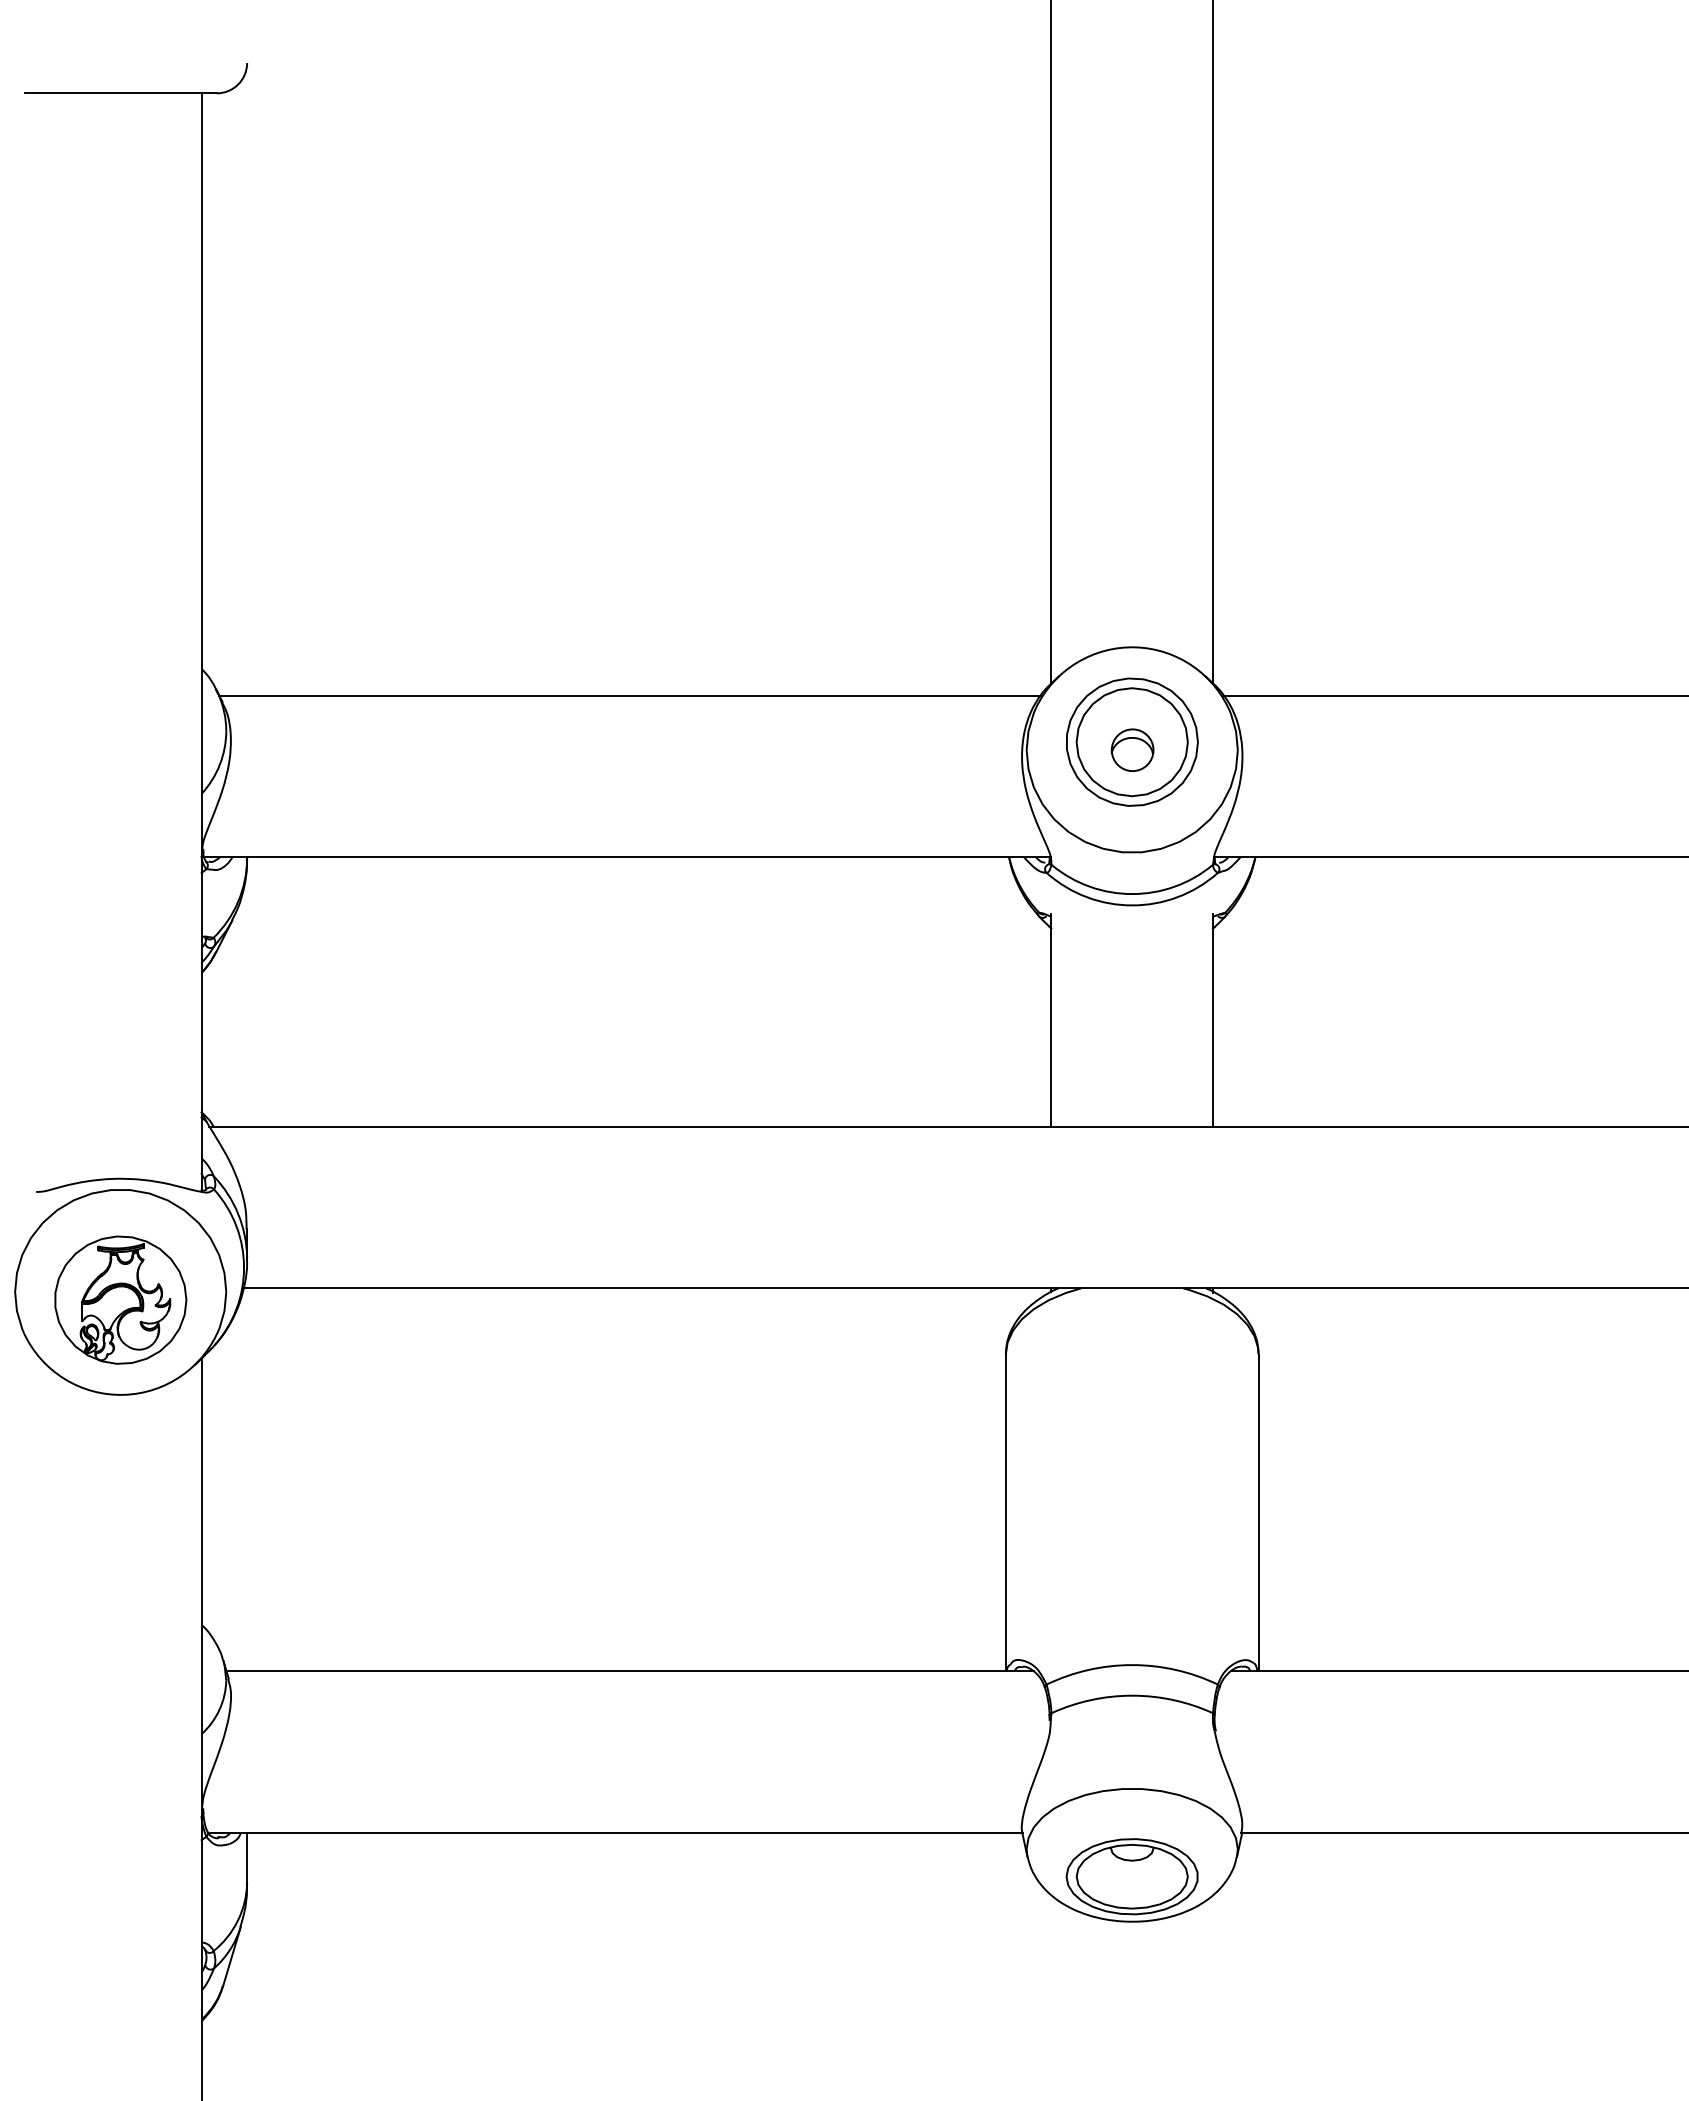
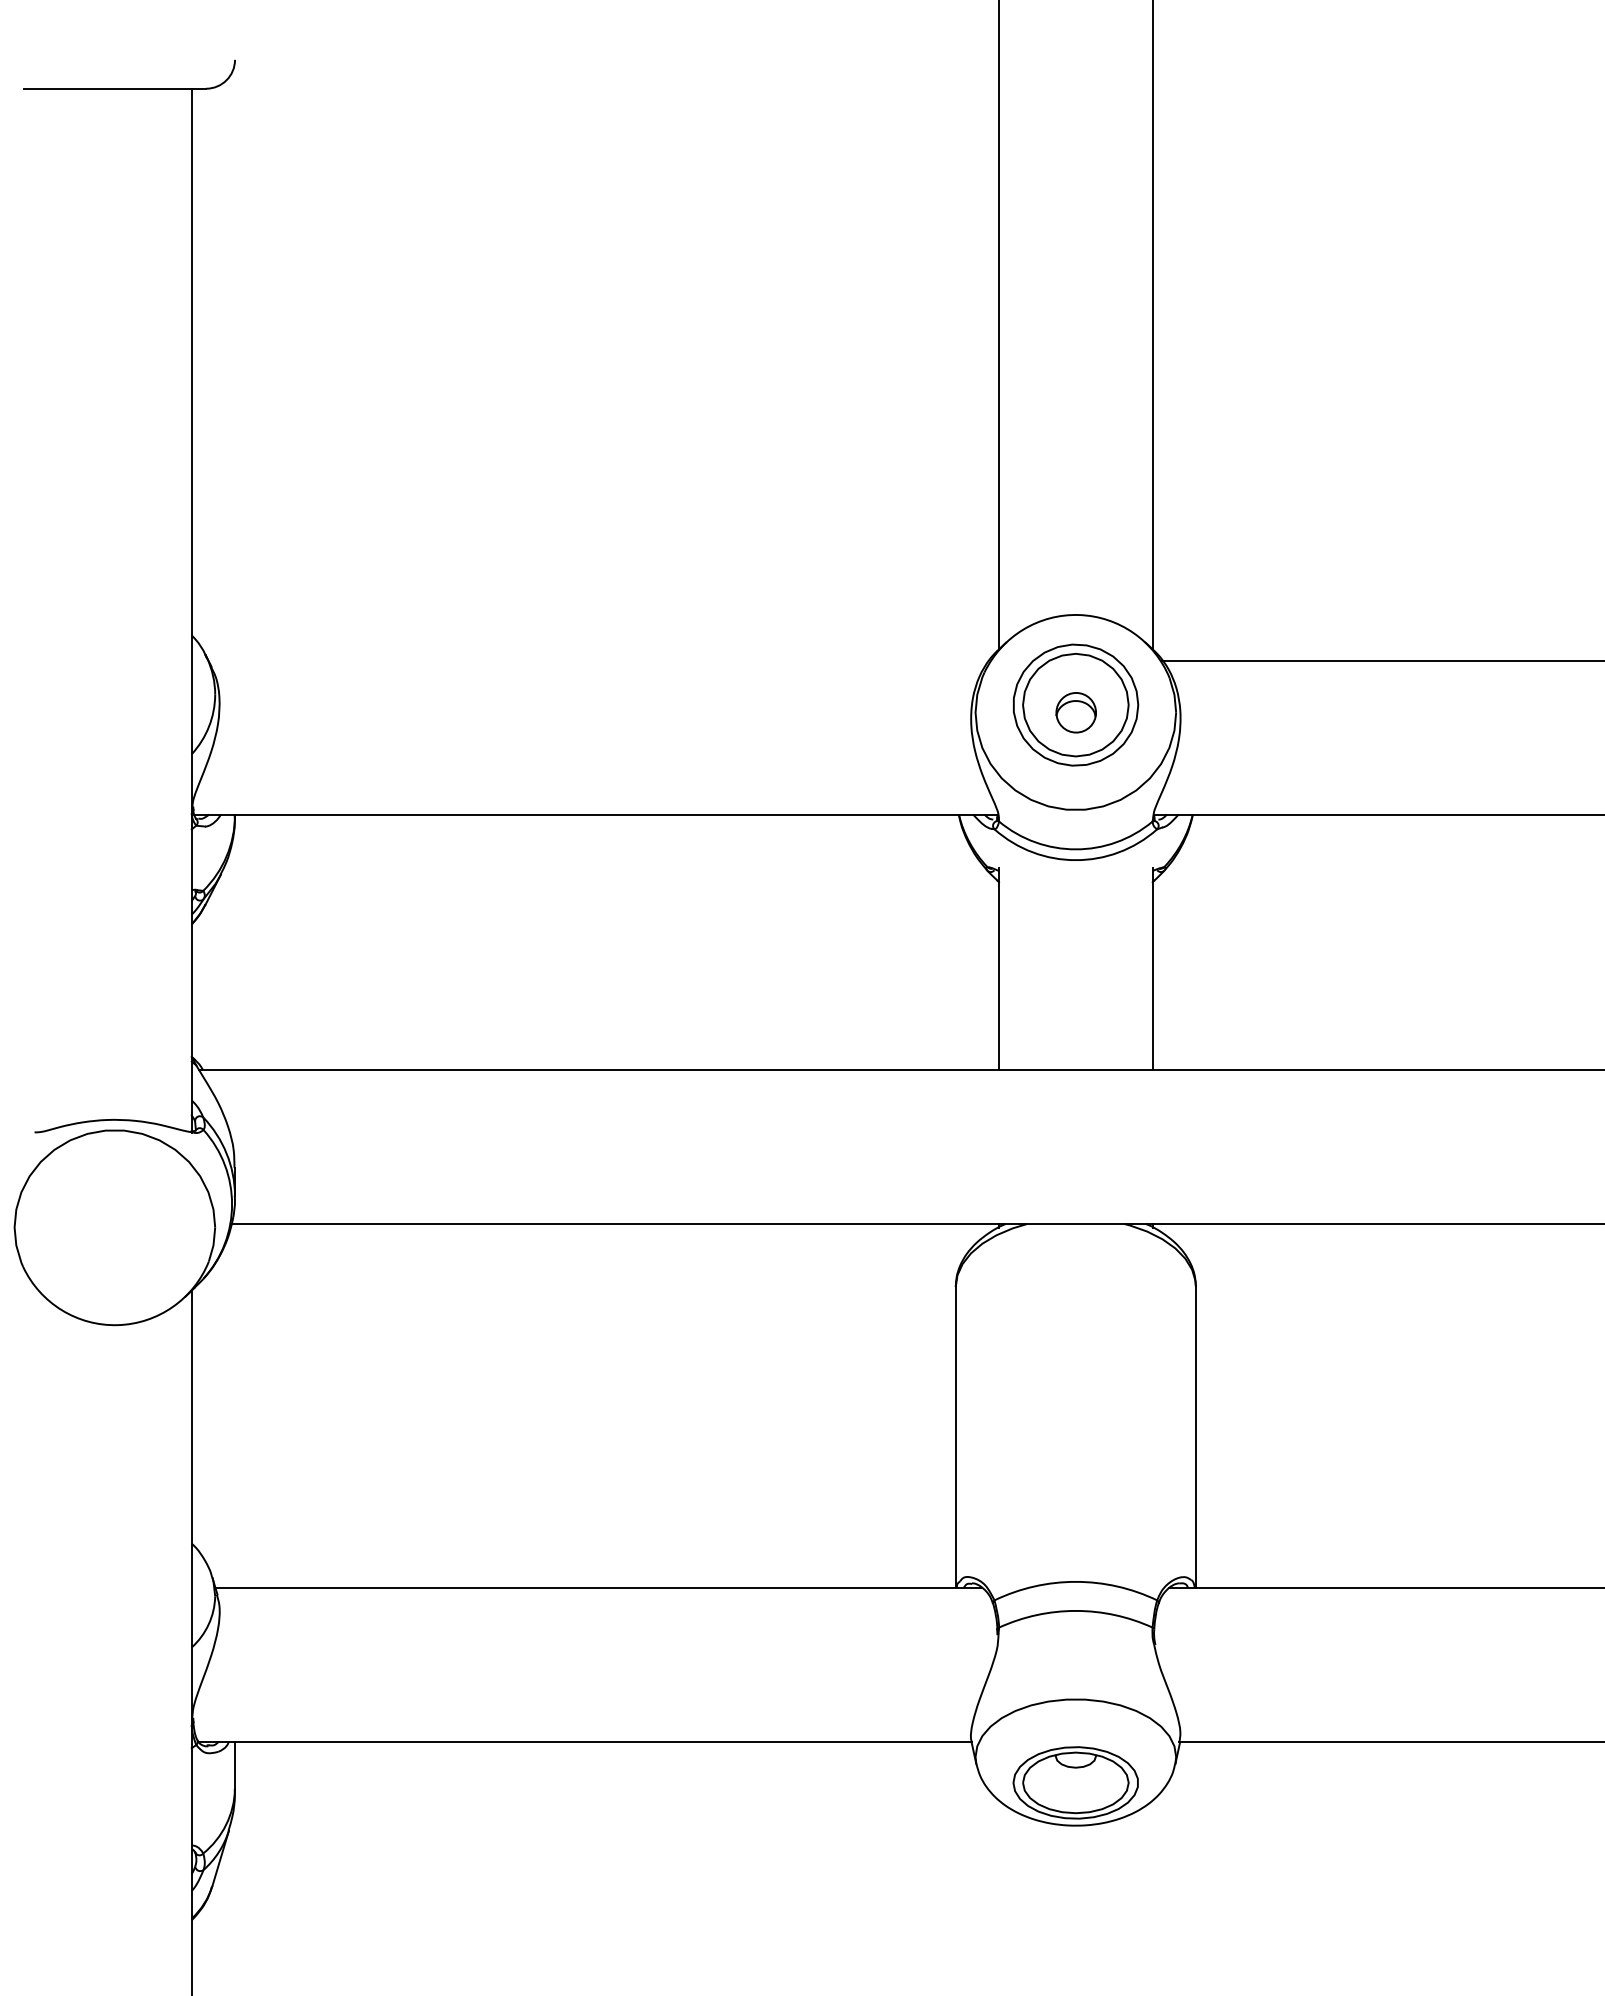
line: (629, 695) -> (598, 660), removed
part: (120, 1299) -> (114, 1234), removed

